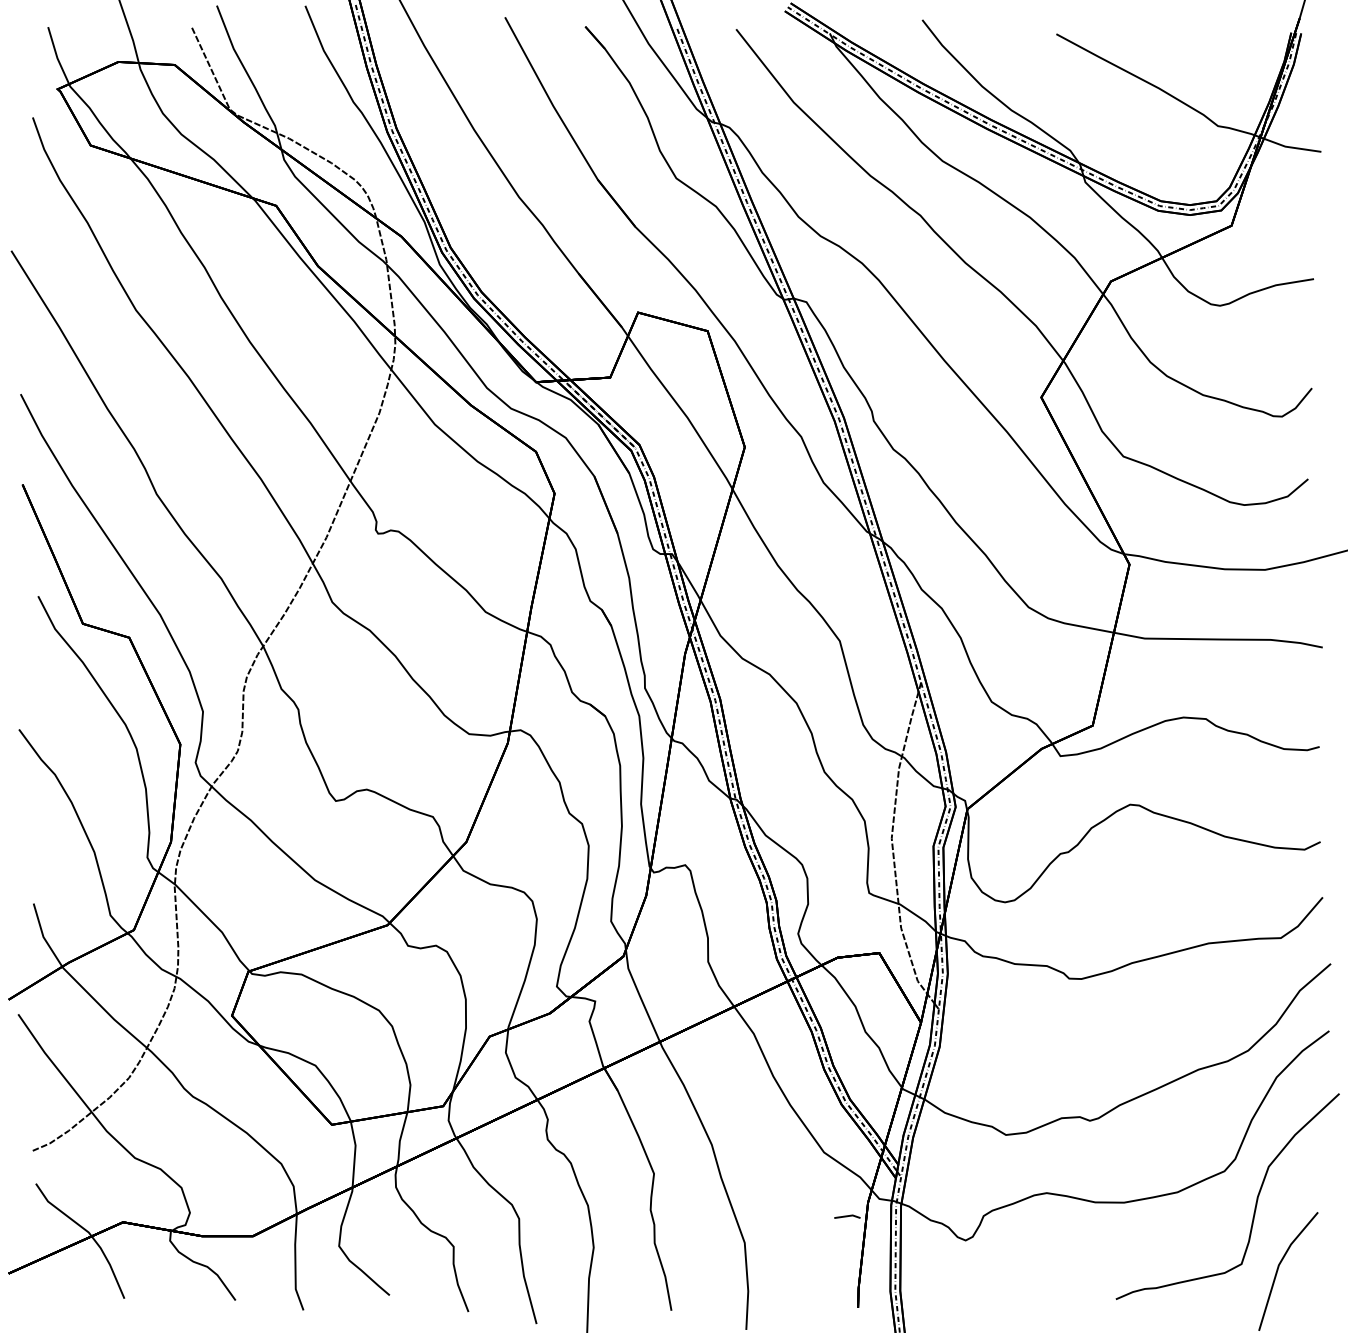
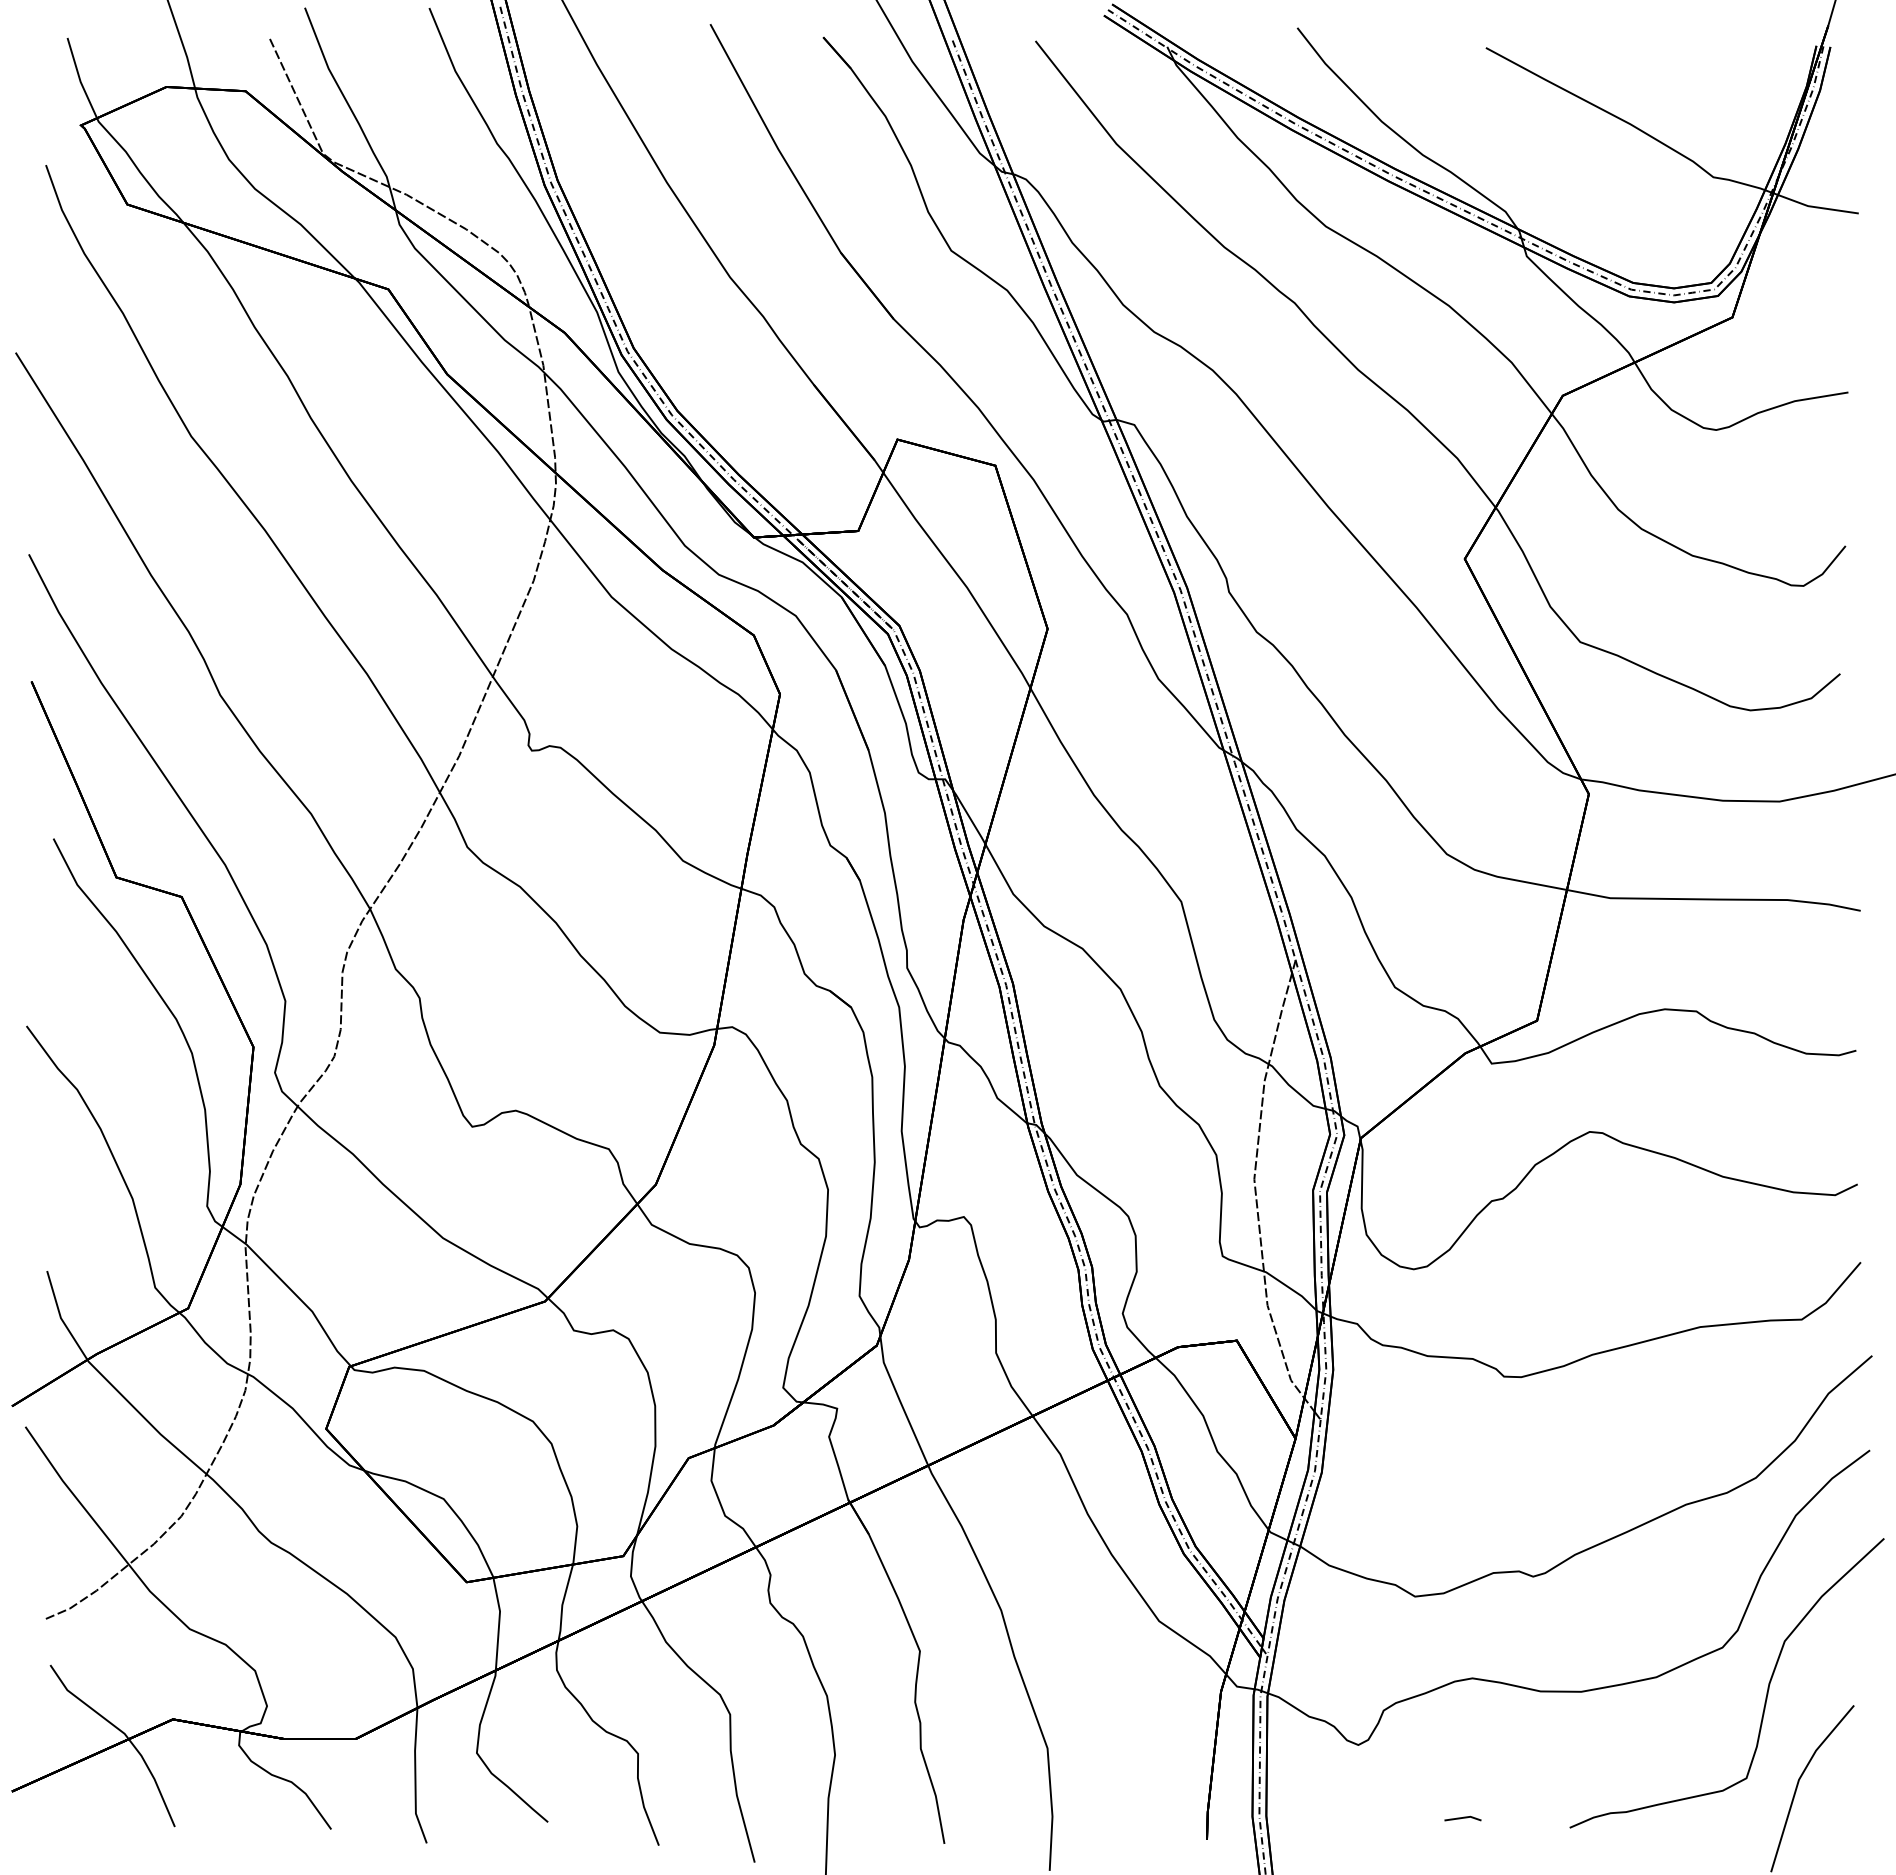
line: (847, 1216) -> (1462, 1818), moved

